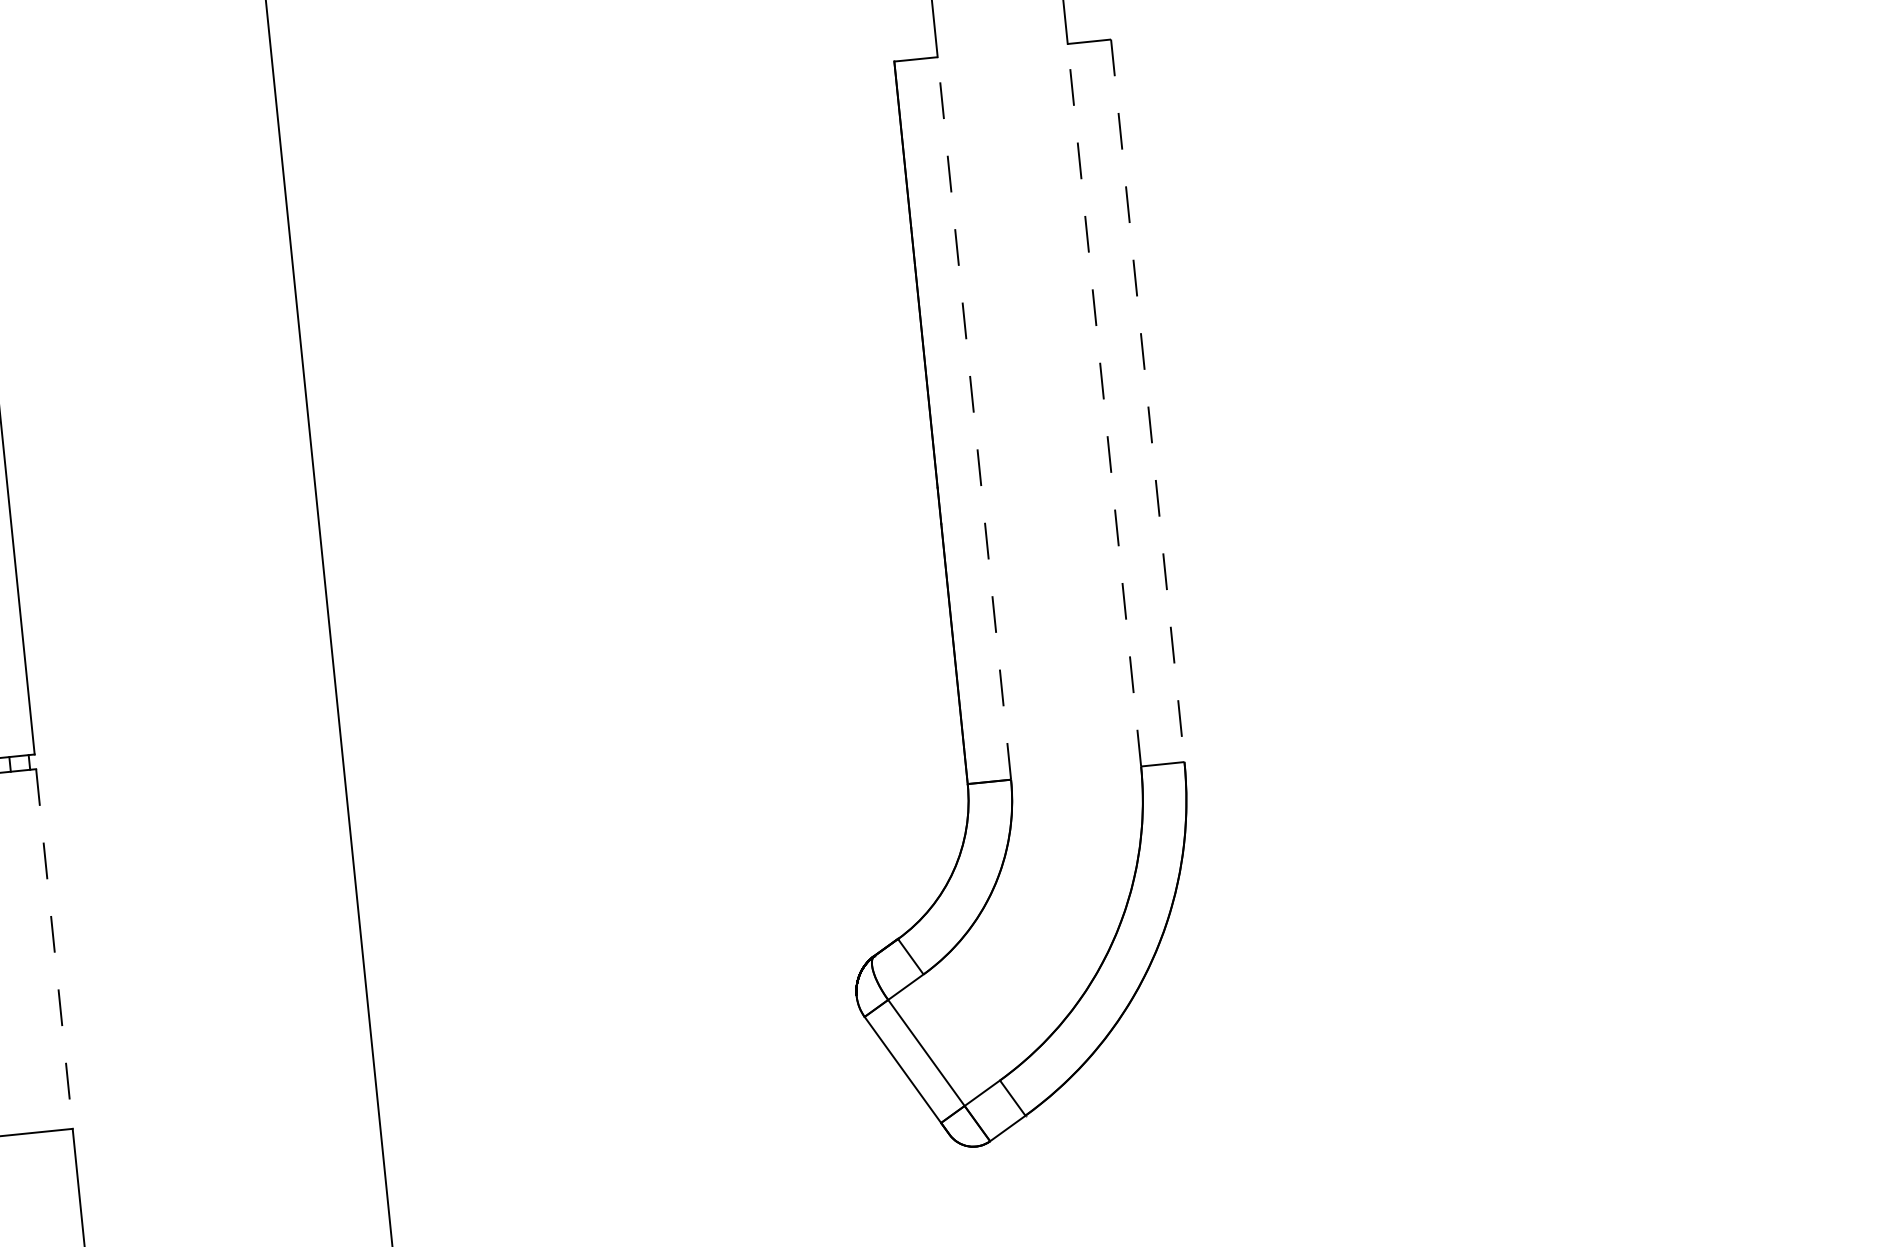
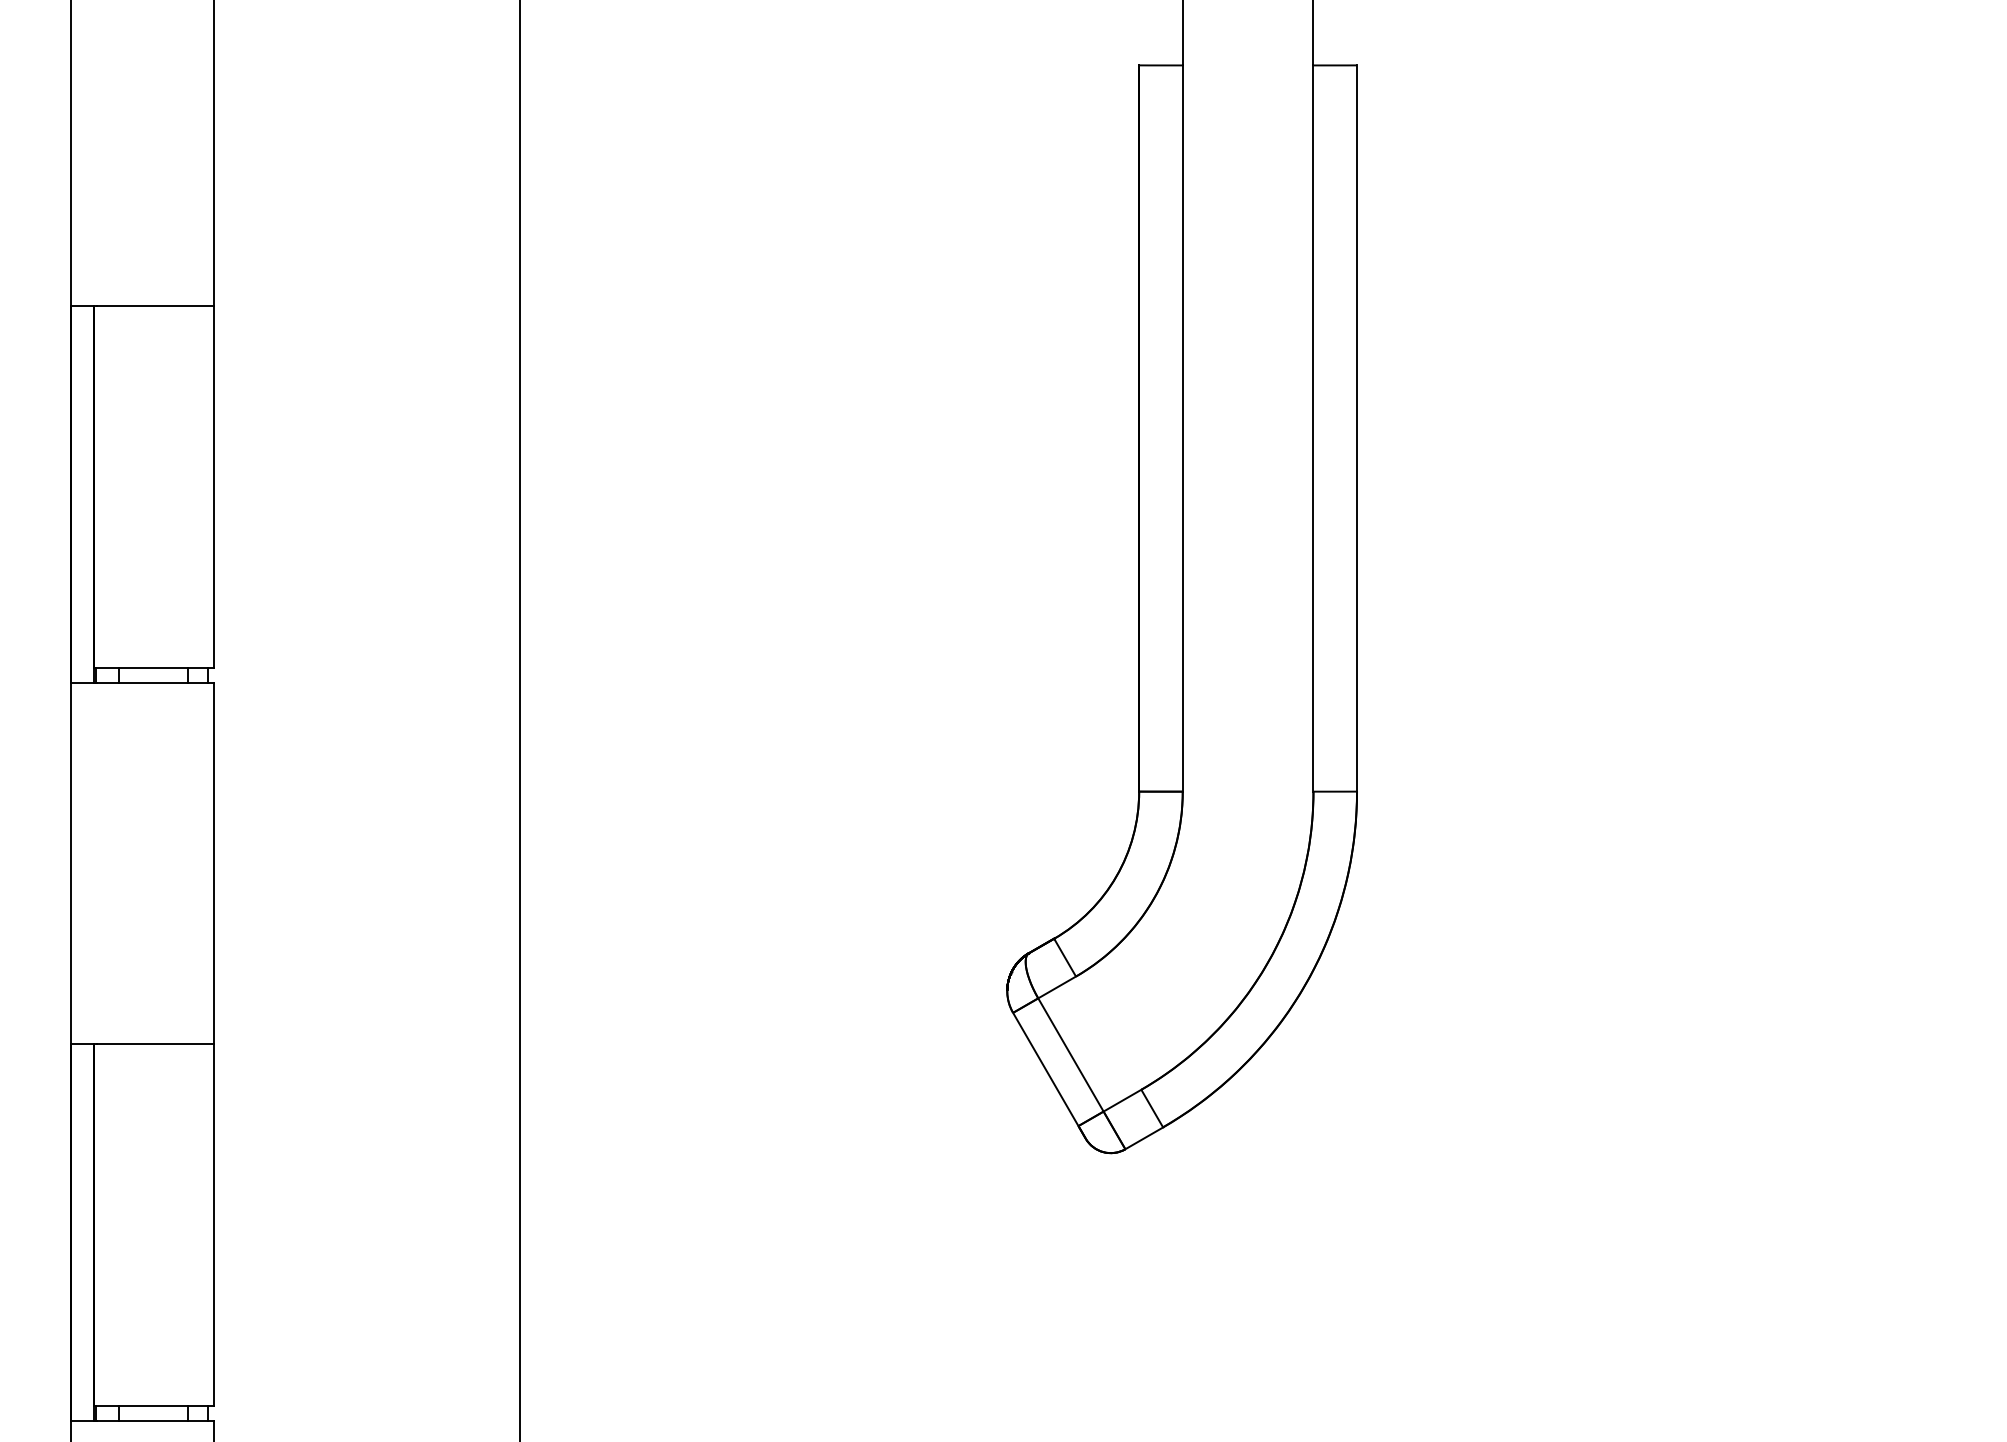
line: (1148, 401) -> (1357, 429), dashed -> solid
line: (1104, 405) -> (1313, 428), dashed -> solid
line: (974, 418) -> (1182, 428), dashed -> solid
line: (54, 949) -> (213, 863), dashed -> solid

